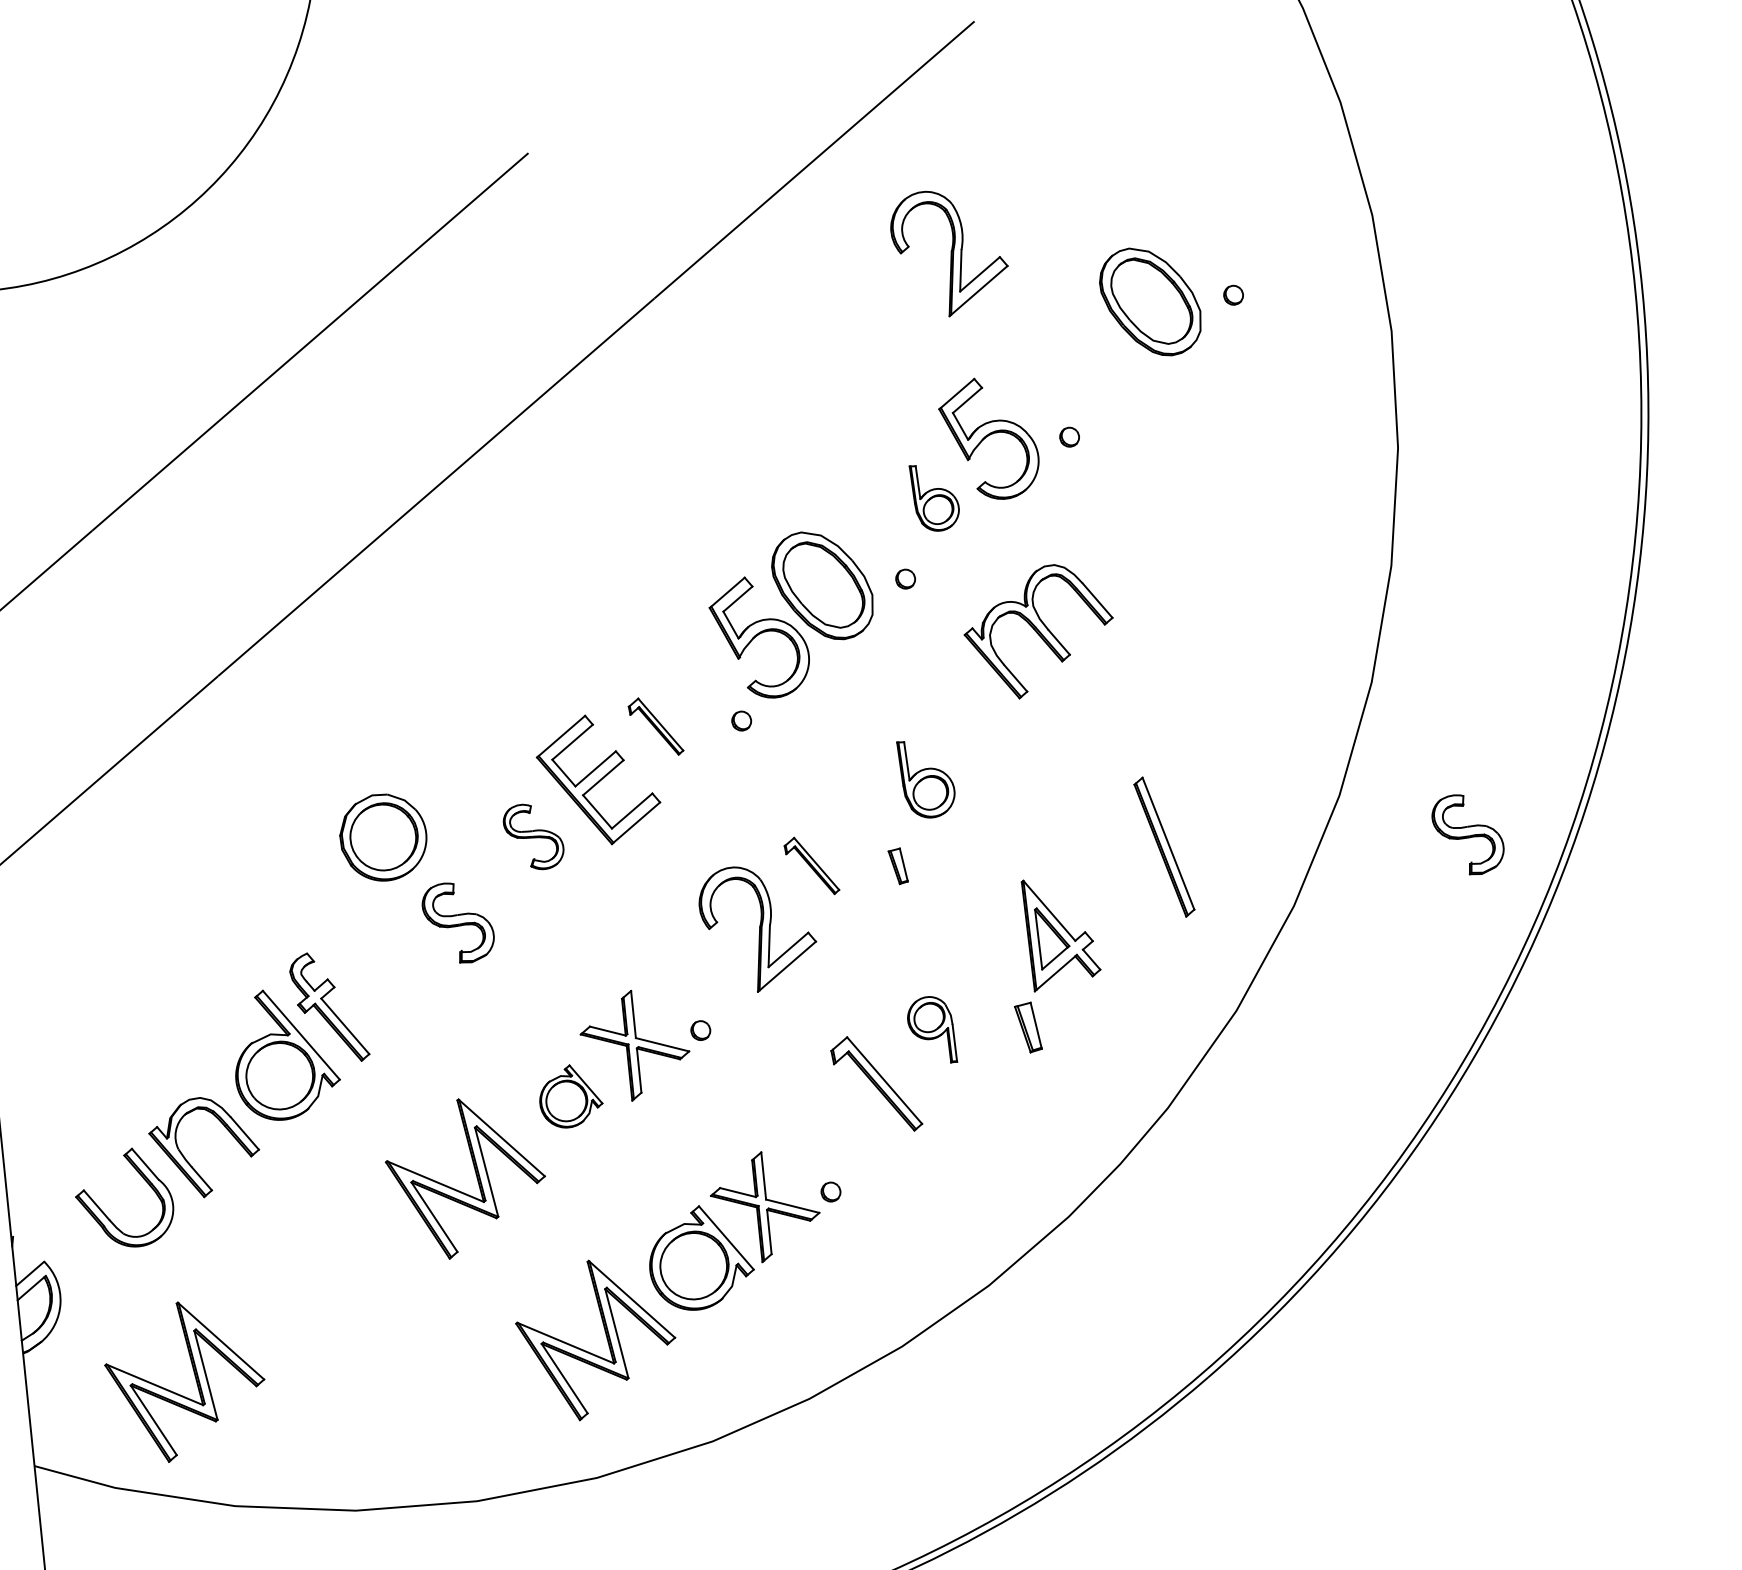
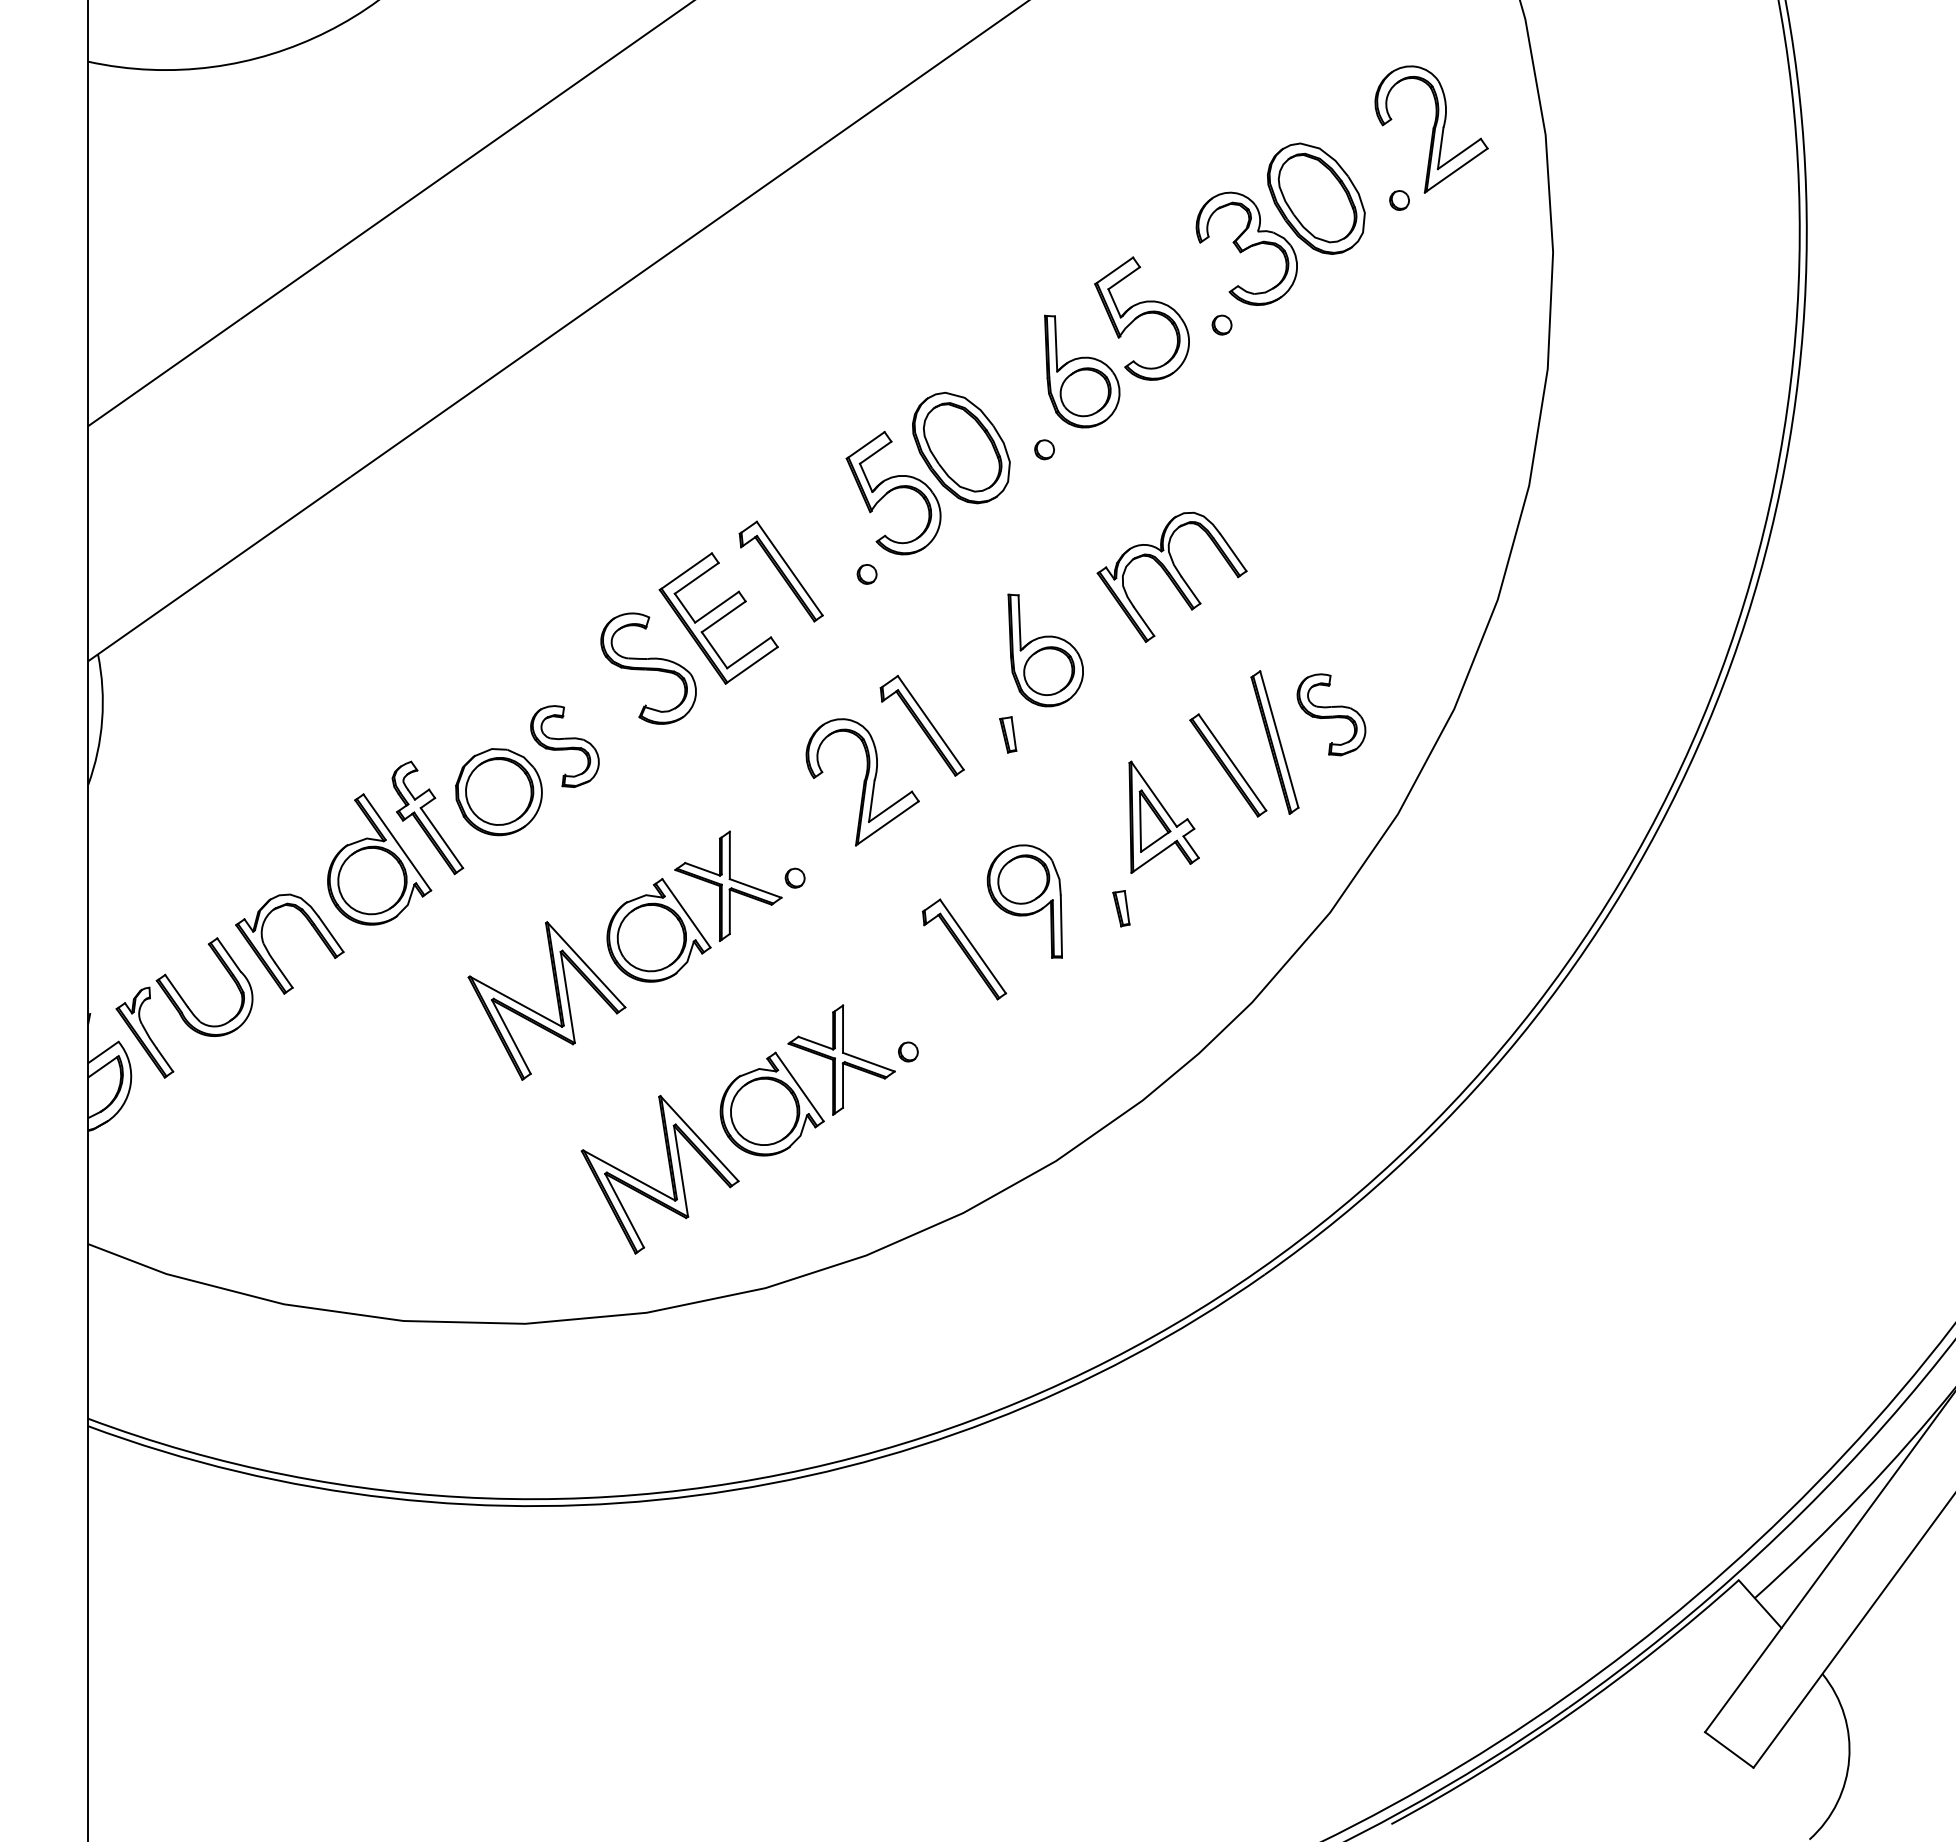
part: (949, 252) -> (1431, 129), moved
part: (1086, 358) -> (1246, 248), added
part: (935, 497) -> (1082, 371), size x1.67
part: (1038, 630) -> (1171, 576), moved
part: (655, 726) -> (780, 571), size x1.67
part: (926, 778) -> (1045, 650), size x1.43
part: (1468, 834) -> (1331, 714), moved
part: (533, 836) -> (648, 668), size x1.67
part: (383, 838) -> (498, 792), moved
part: (811, 865) -> (921, 725), size x1.67
part: (1120, 874) -> (1228, 765), added
part: (1028, 1027) -> (1121, 908), size x0.71
part: (931, 1030) -> (1024, 901), size x1.67
part: (570, 1096) -> (658, 930), size x1.67
part: (69, 1249) -> (144, 1032), added
part: (194, 1376) -> (256, 1171), removed

